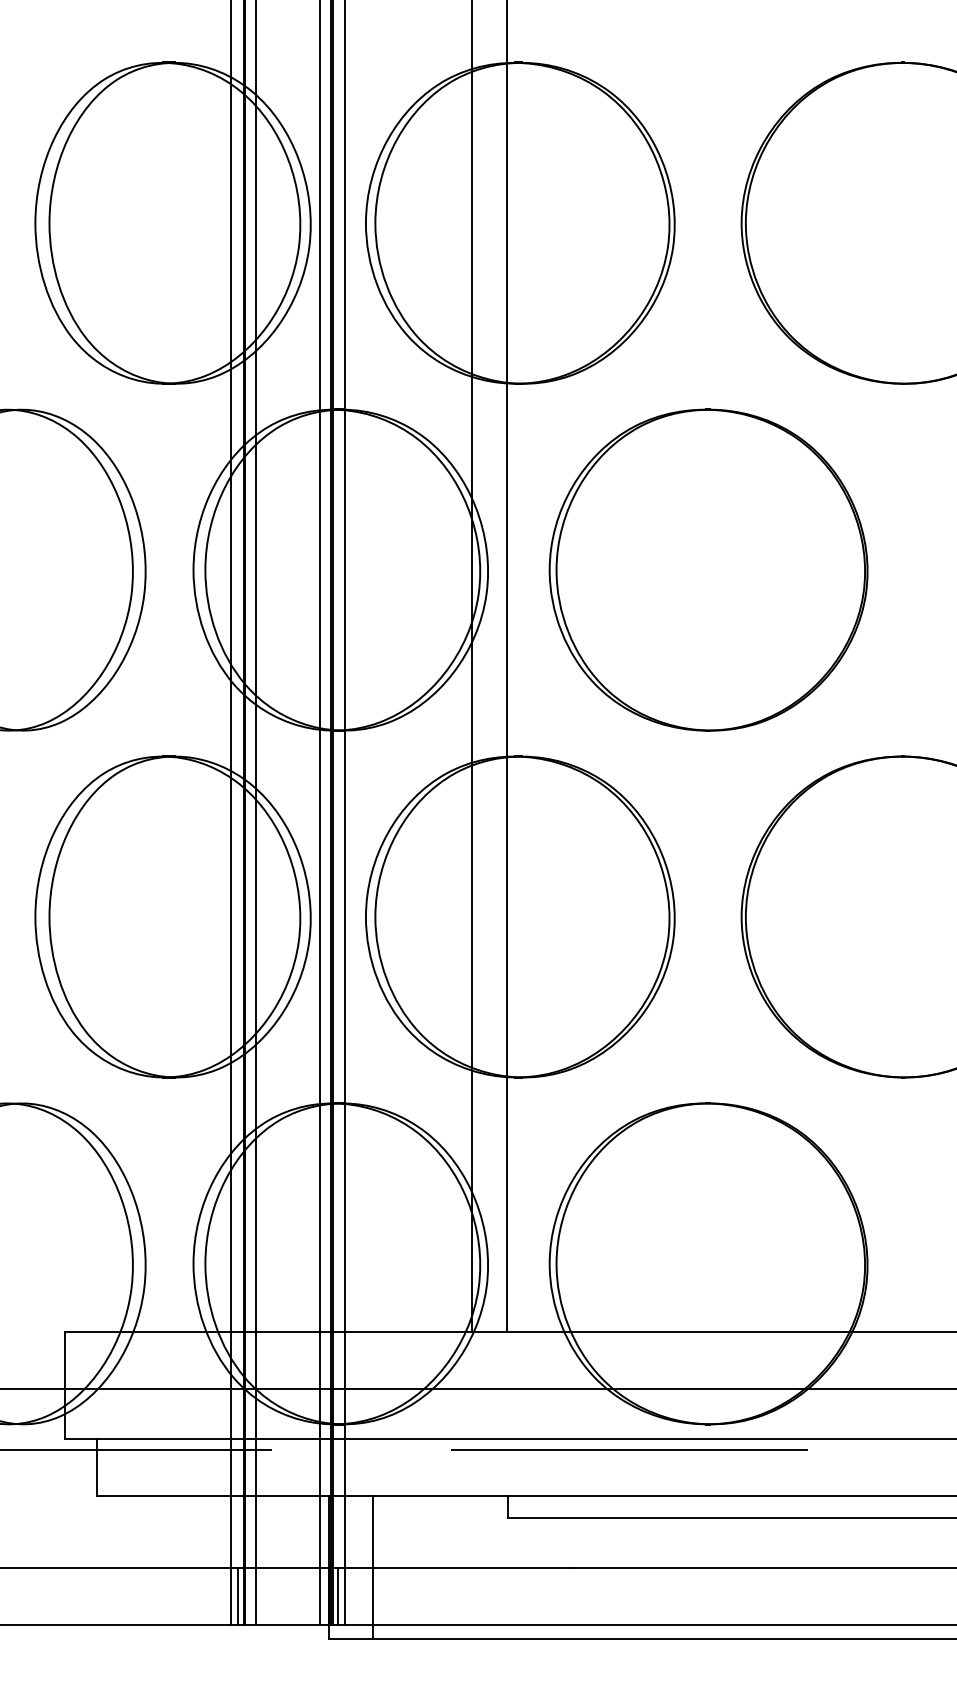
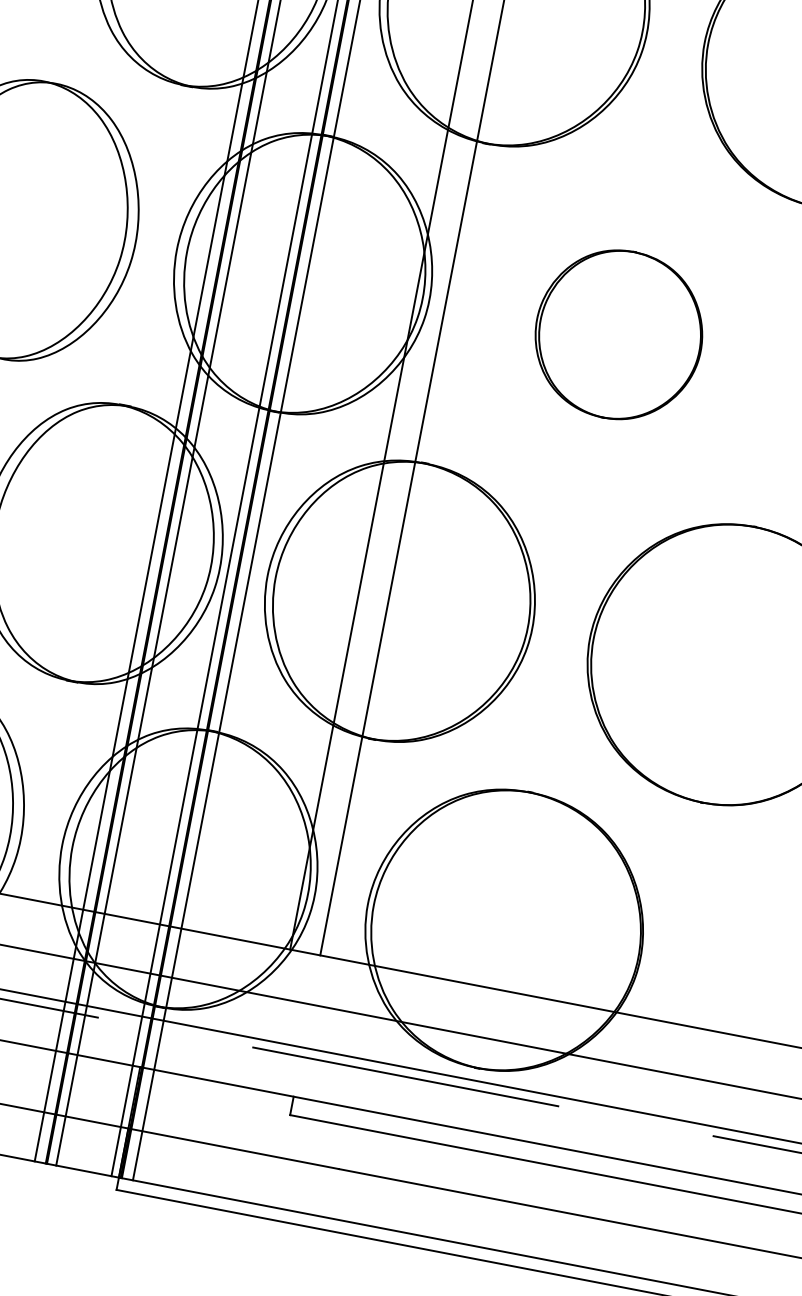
part: (708, 569) -> (619, 334), size x0.6
line: (373, 1567) -> (166, 1135), removed
line: (238, 1596) -> (45, 1138), removed
line: (338, 1596) -> (131, 1154), removed

